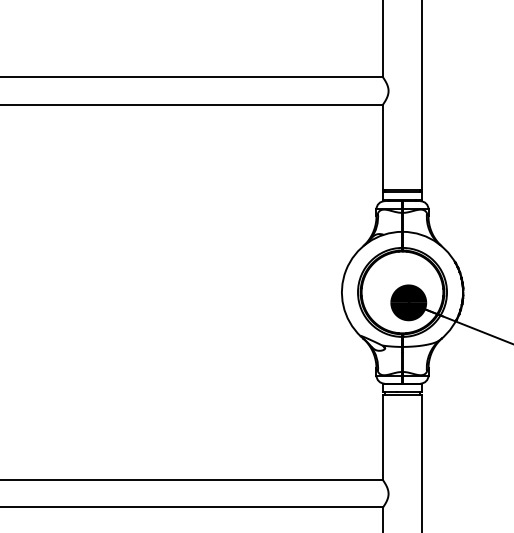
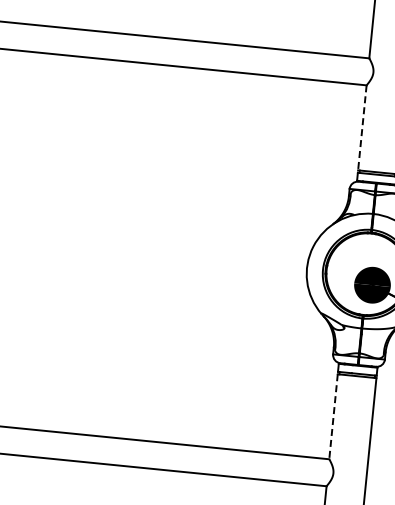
line: (383, 147) -> (362, 128), solid -> dashed
line: (383, 437) -> (333, 416), solid -> dashed

